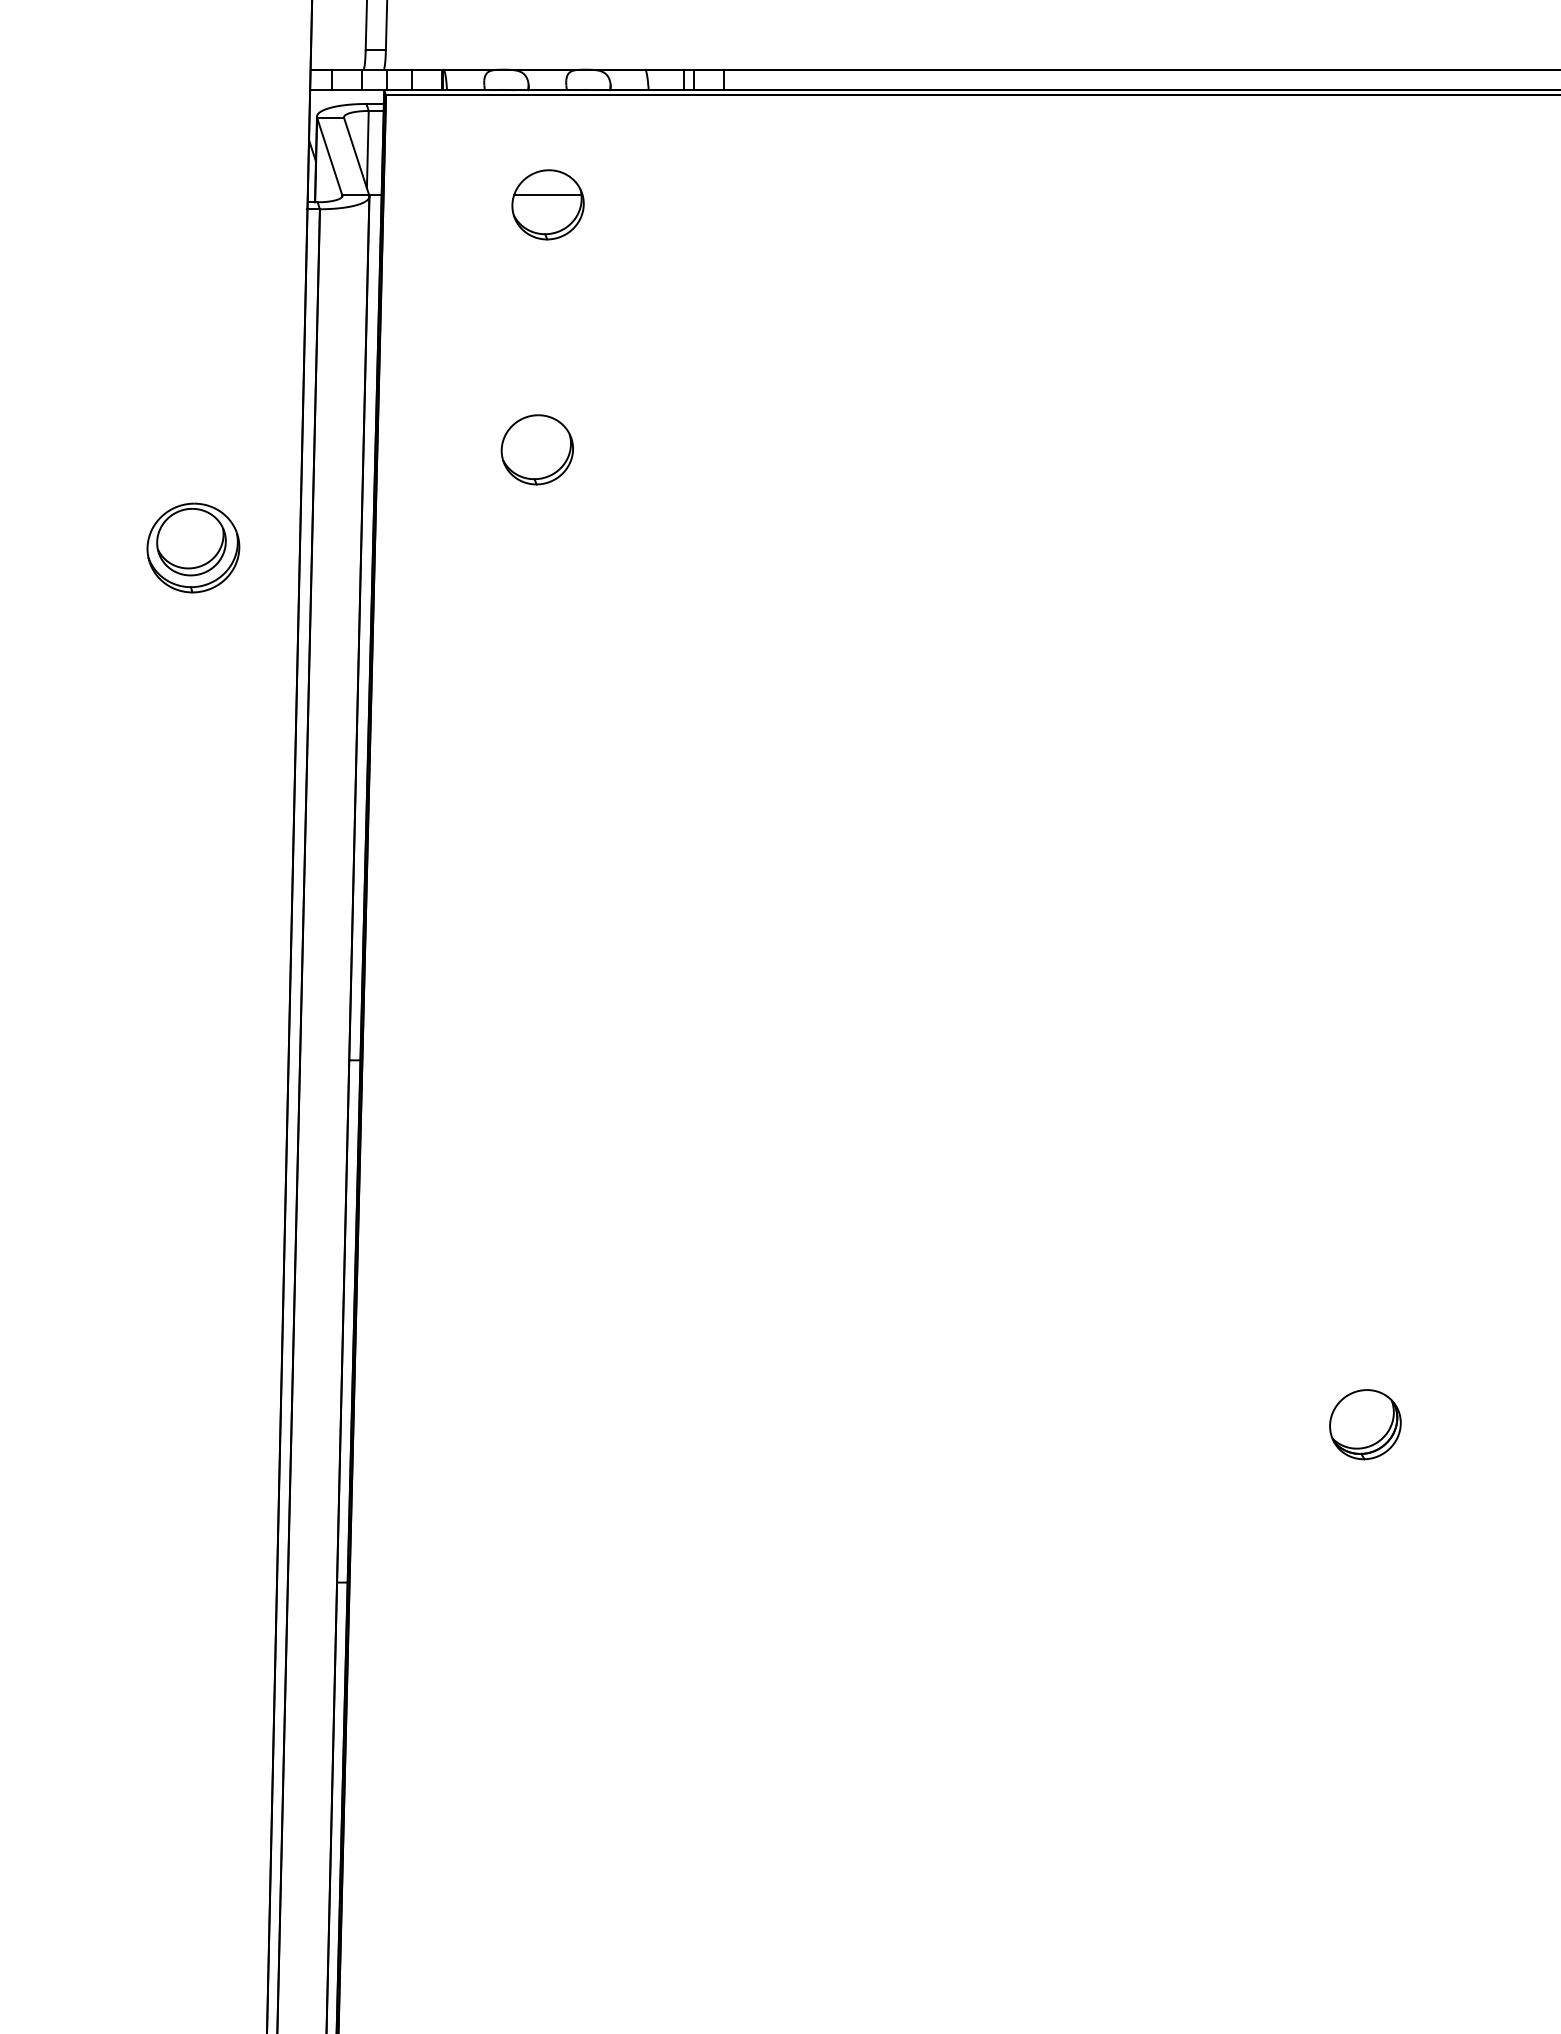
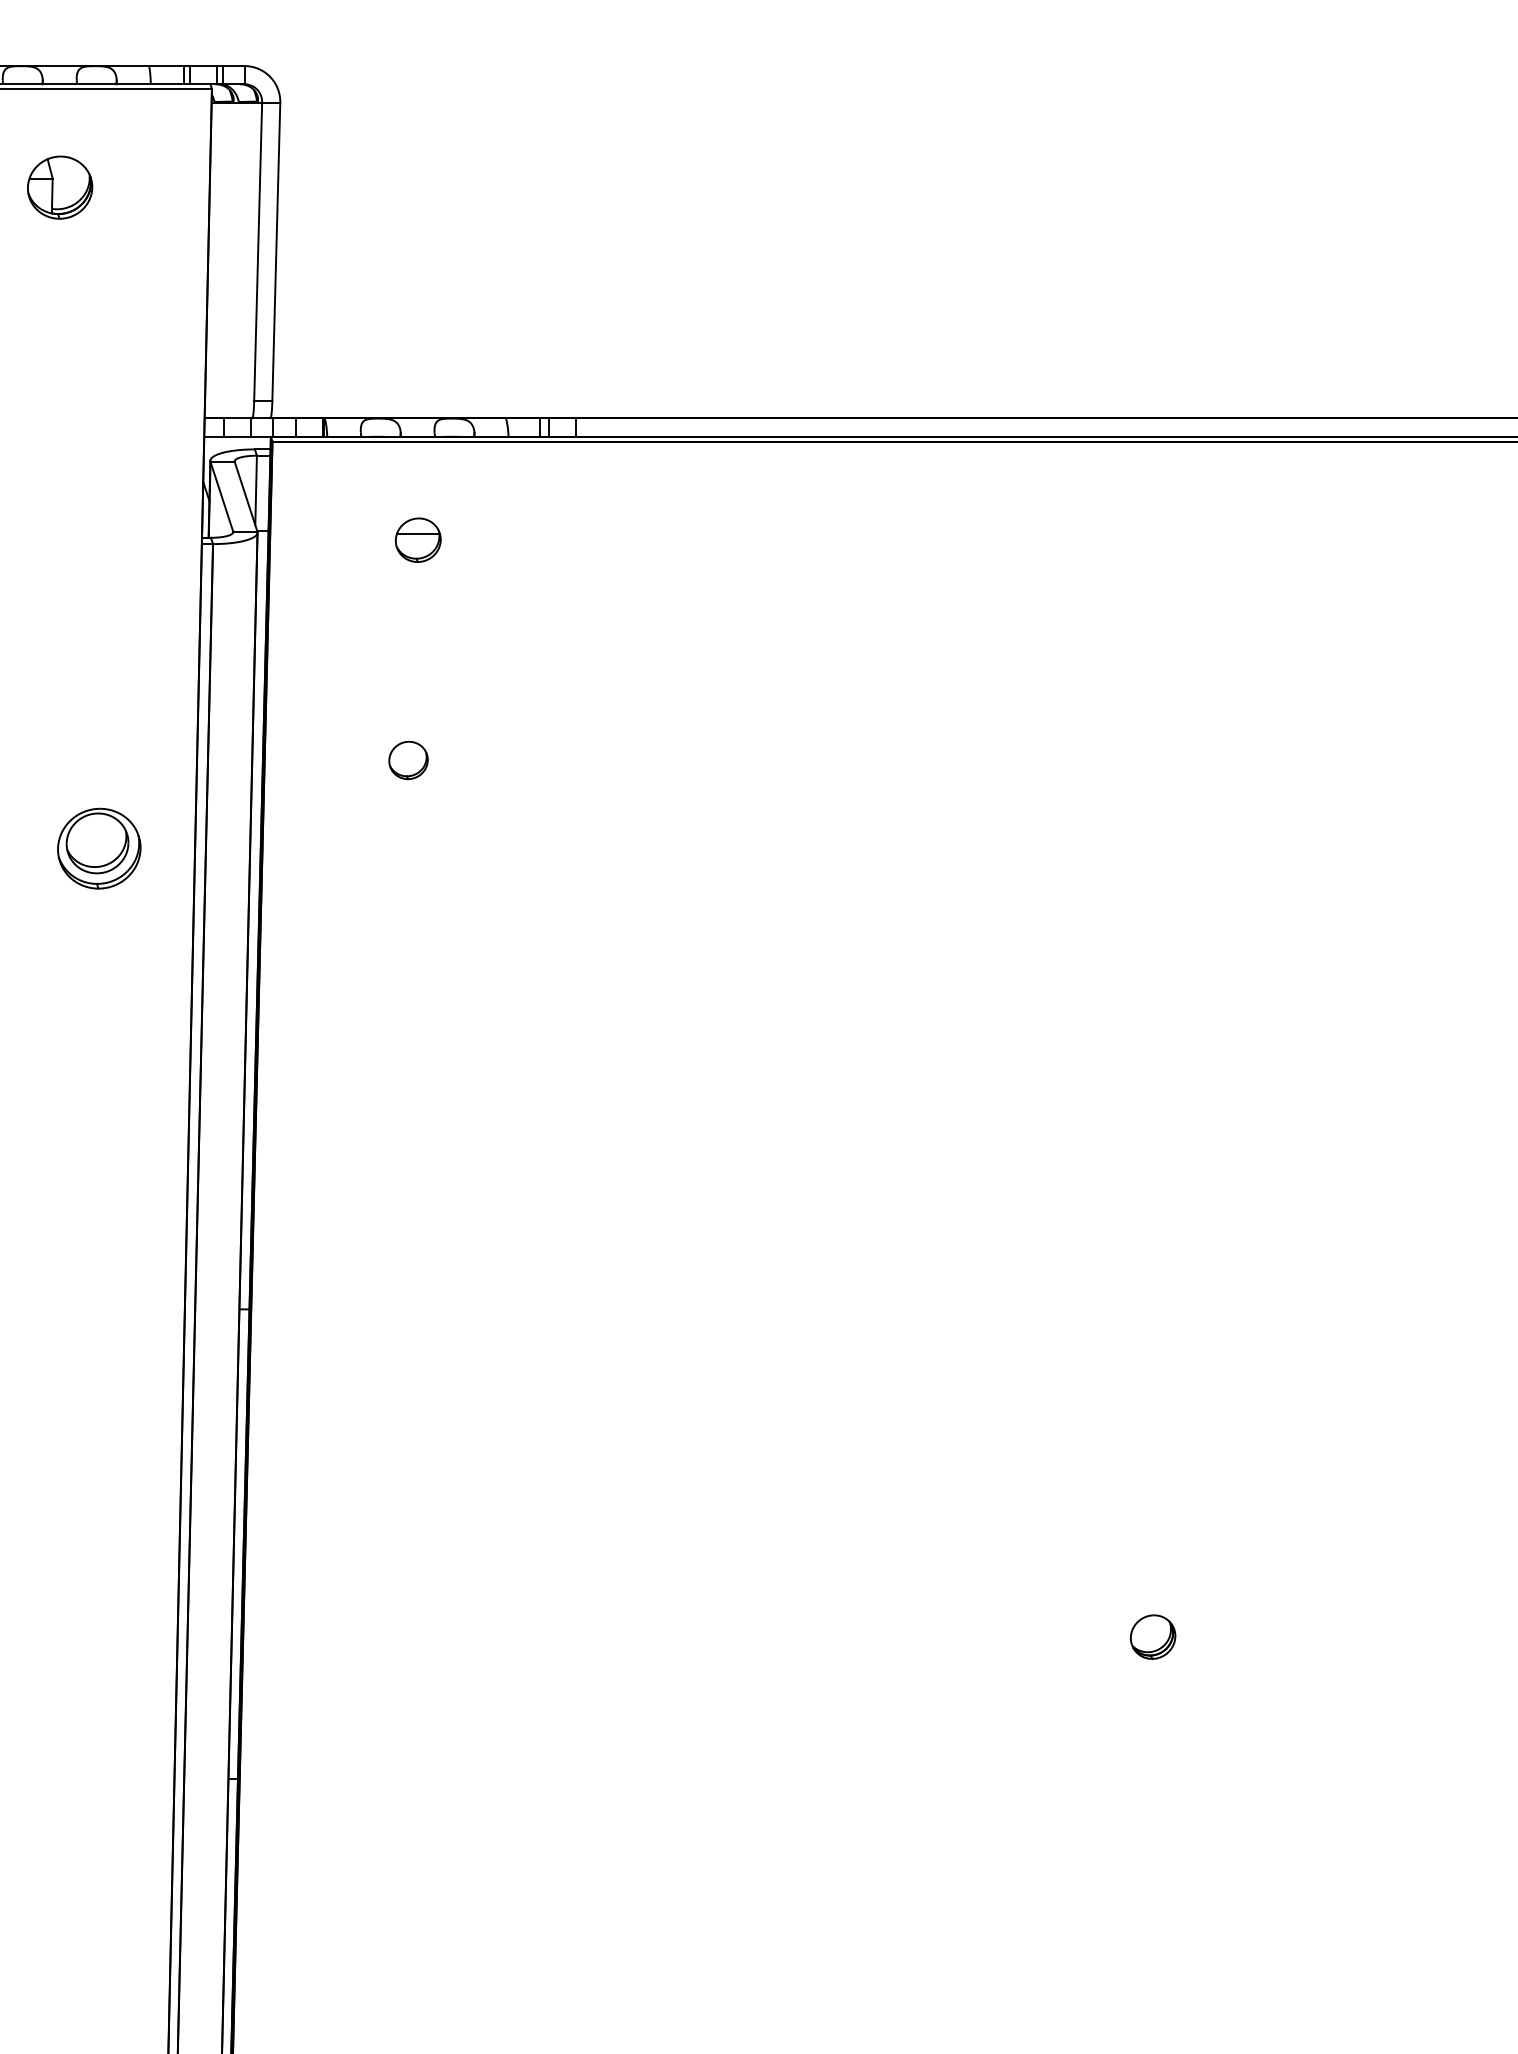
part: (548, 205) -> (418, 540), size x0.7
part: (537, 449) -> (408, 760), size x0.6
part: (1364, 1425) -> (1152, 1637), size x0.7

